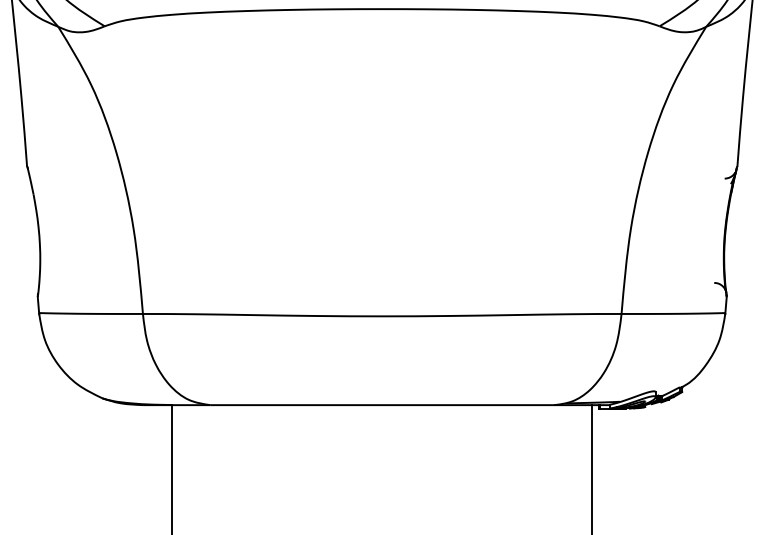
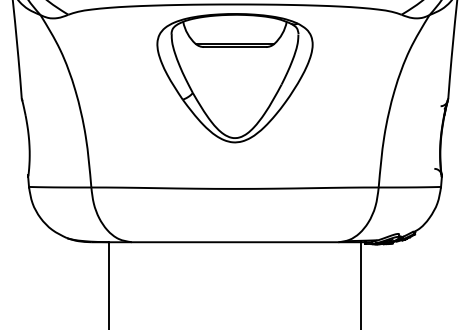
part: (381, 132) -> (234, 78), added

